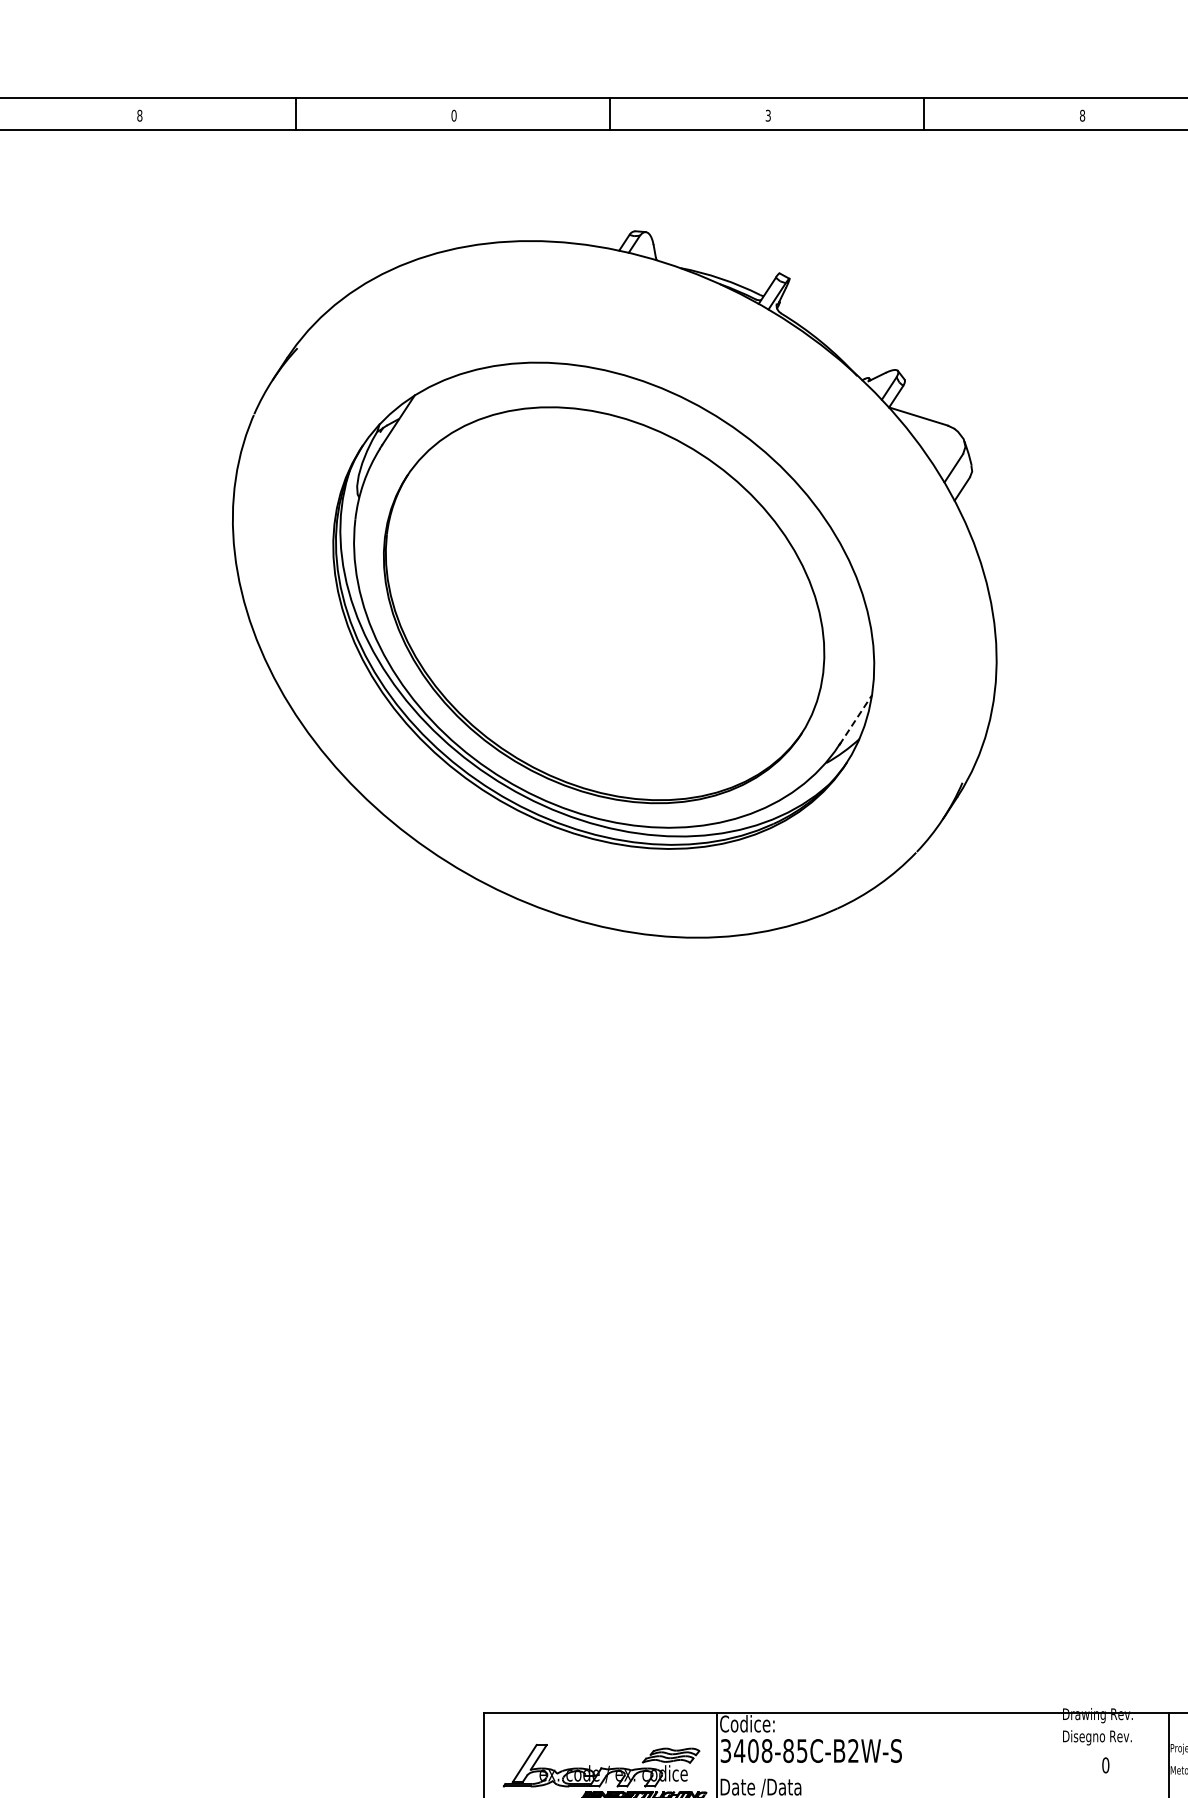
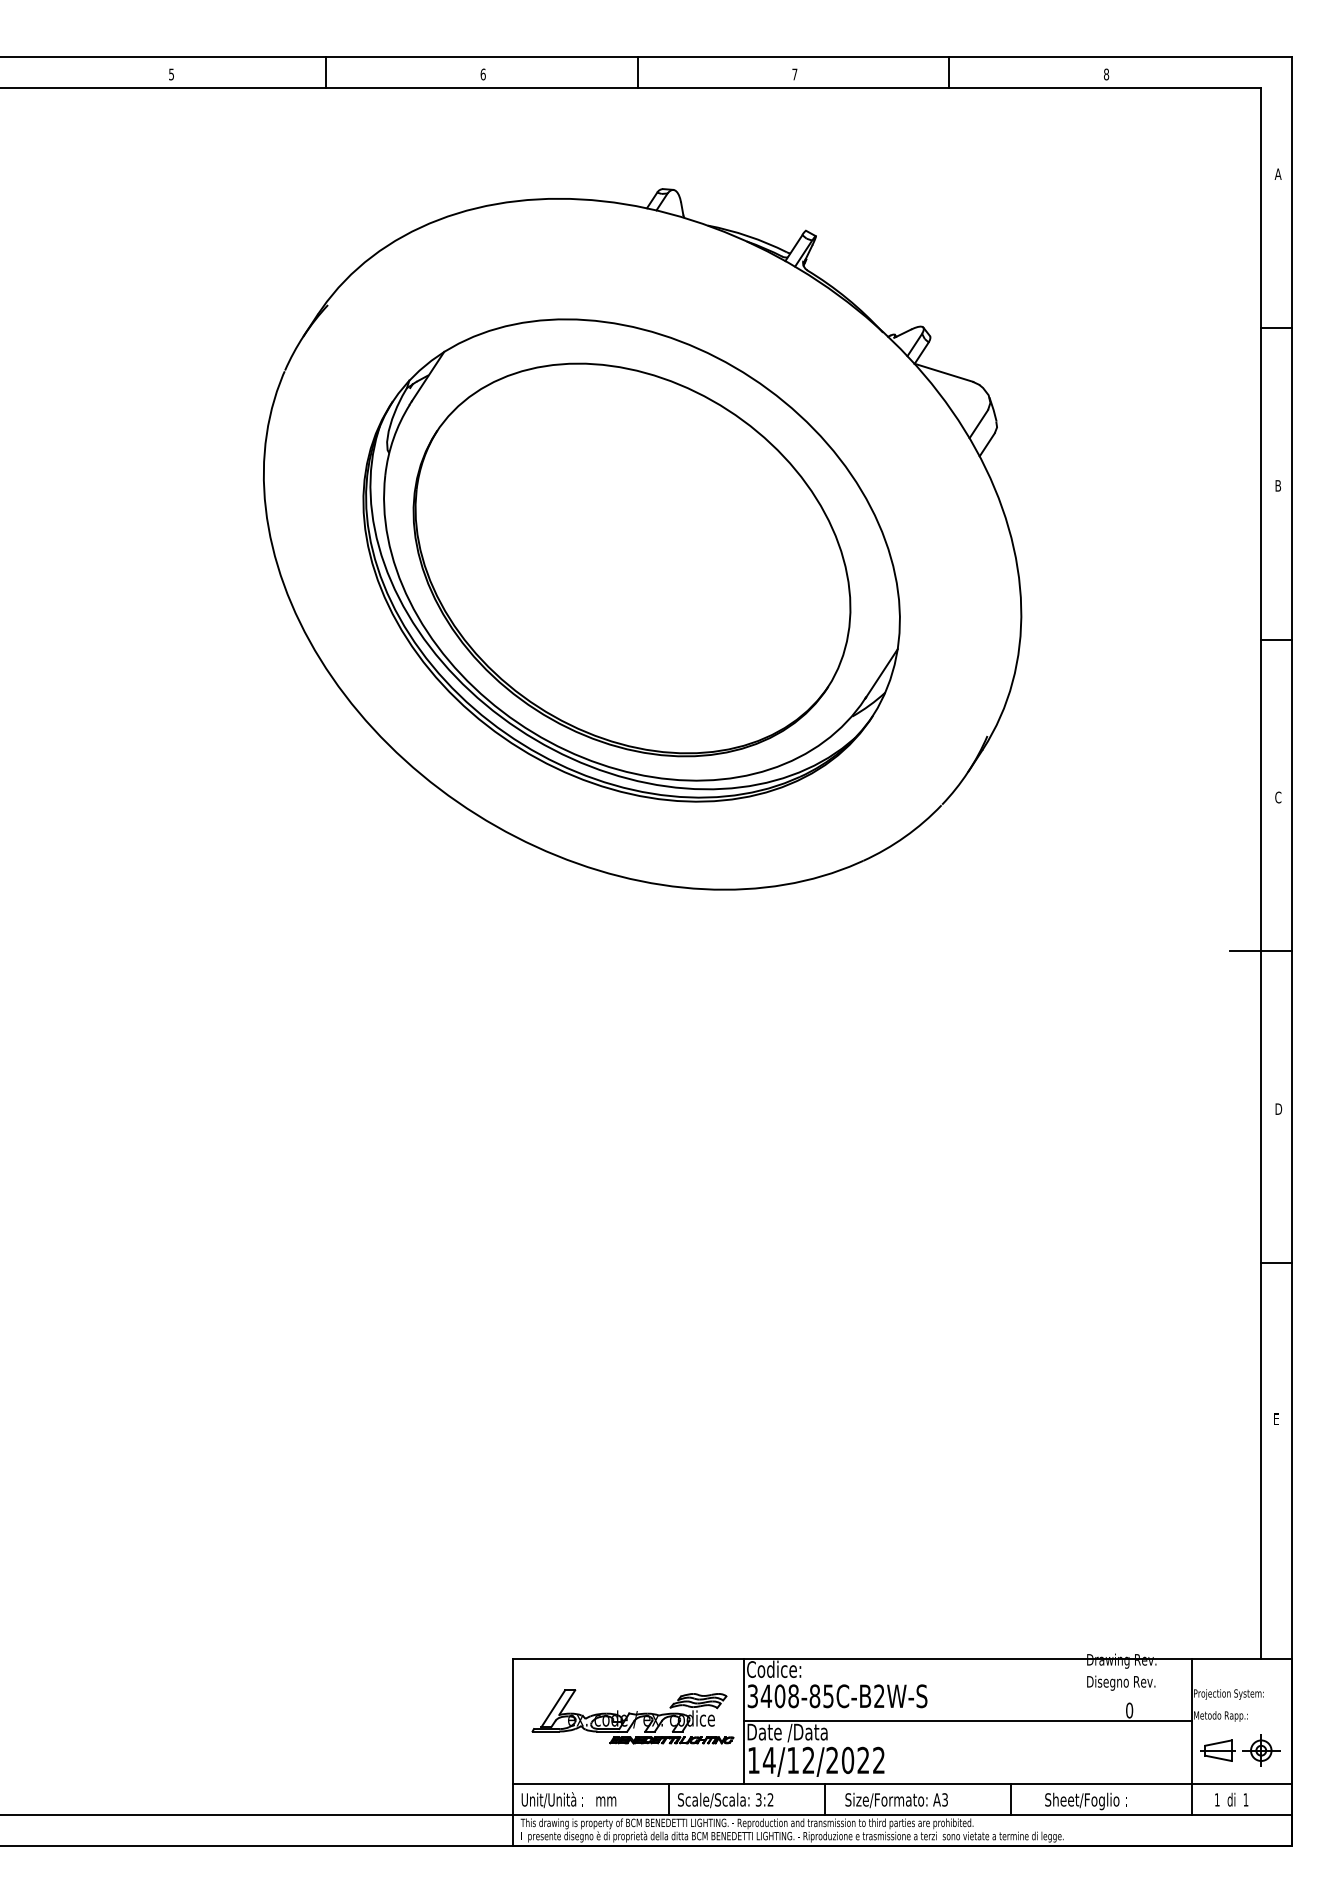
text: (453, 114) -> (482, 73), 0 -> 6
text: (139, 115) -> (171, 74), 8 -> 5
text: (767, 115) -> (794, 74), 3 -> 7
line: (855, 719) -> (881, 673), dashed -> solid
line: (942, 1776) -> (967, 1721), added

